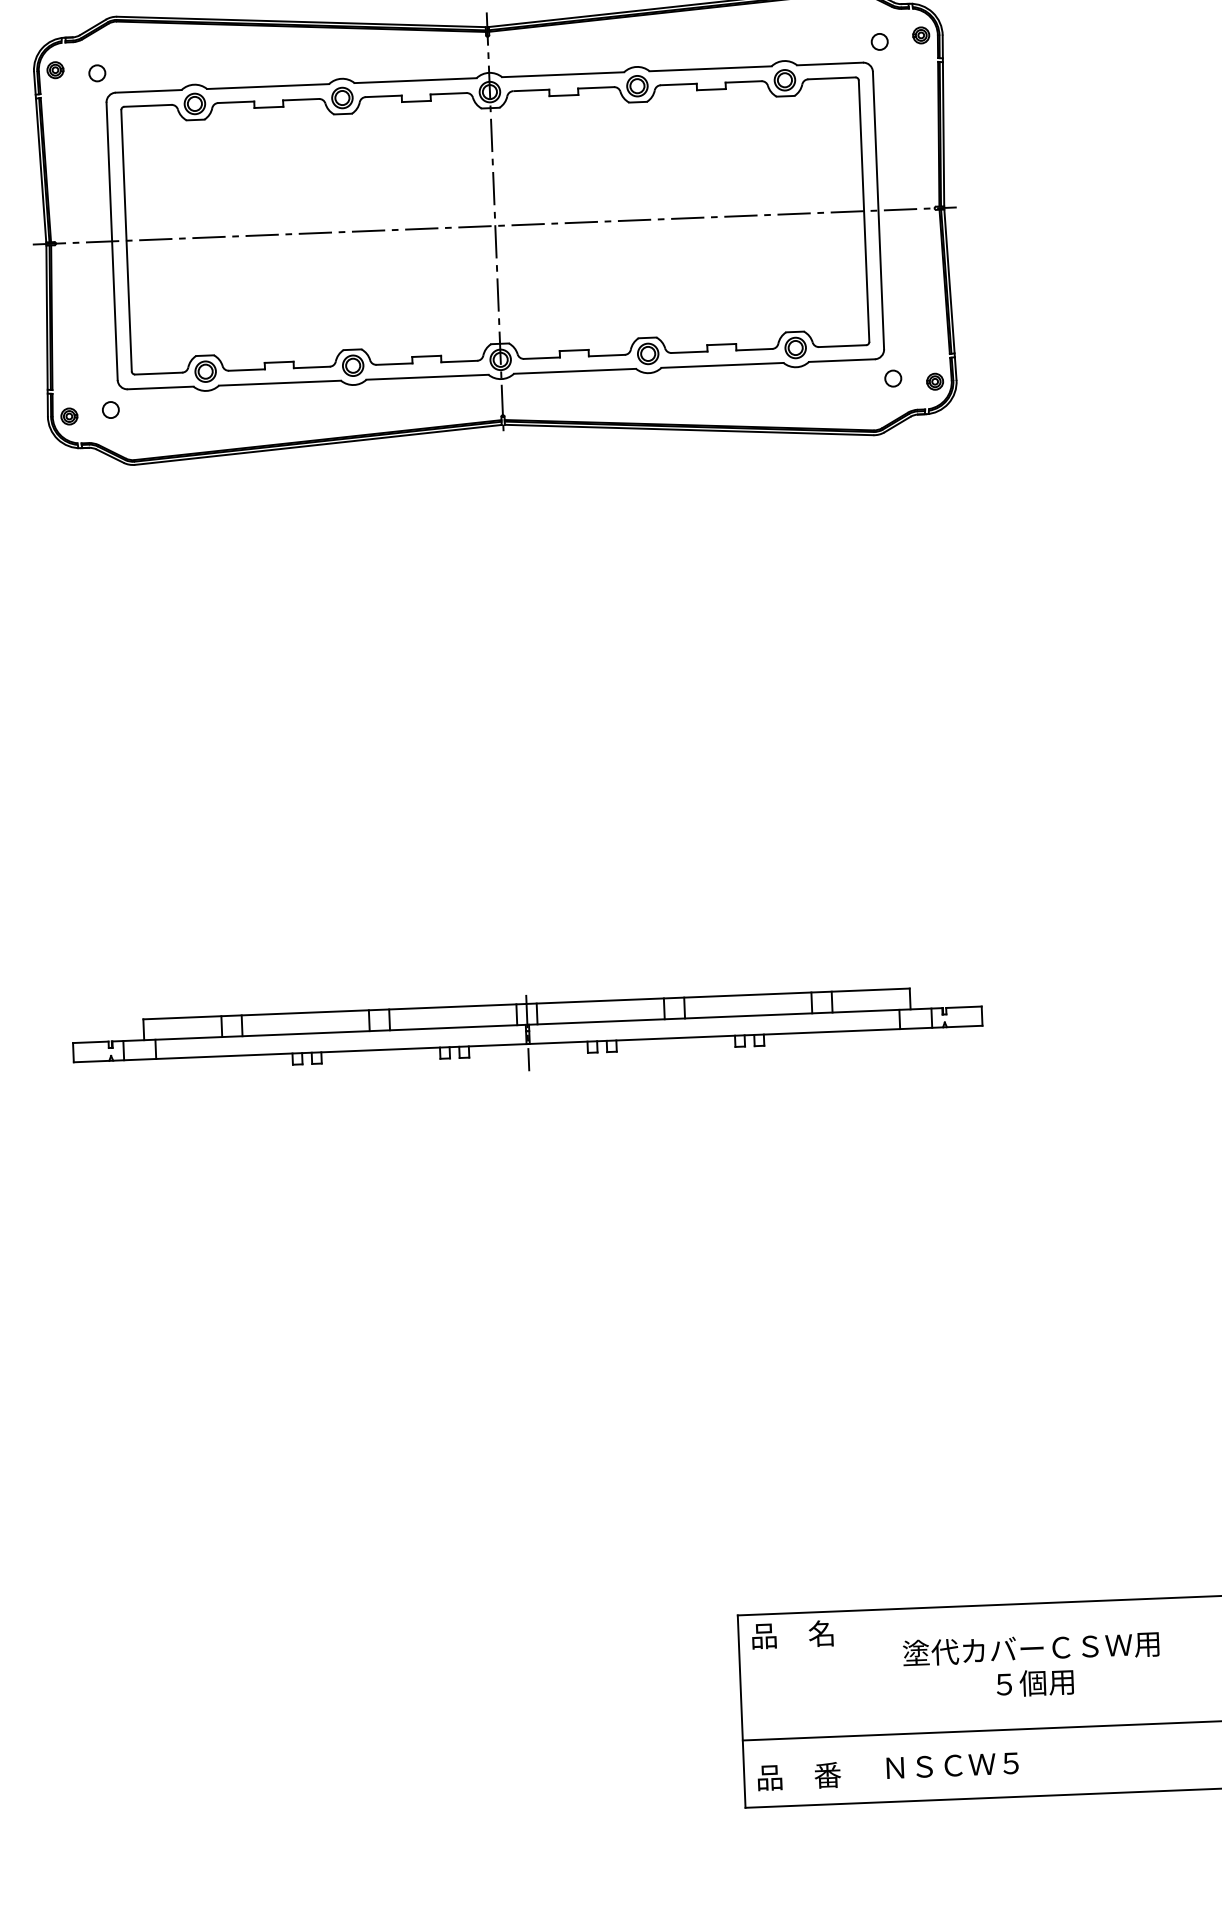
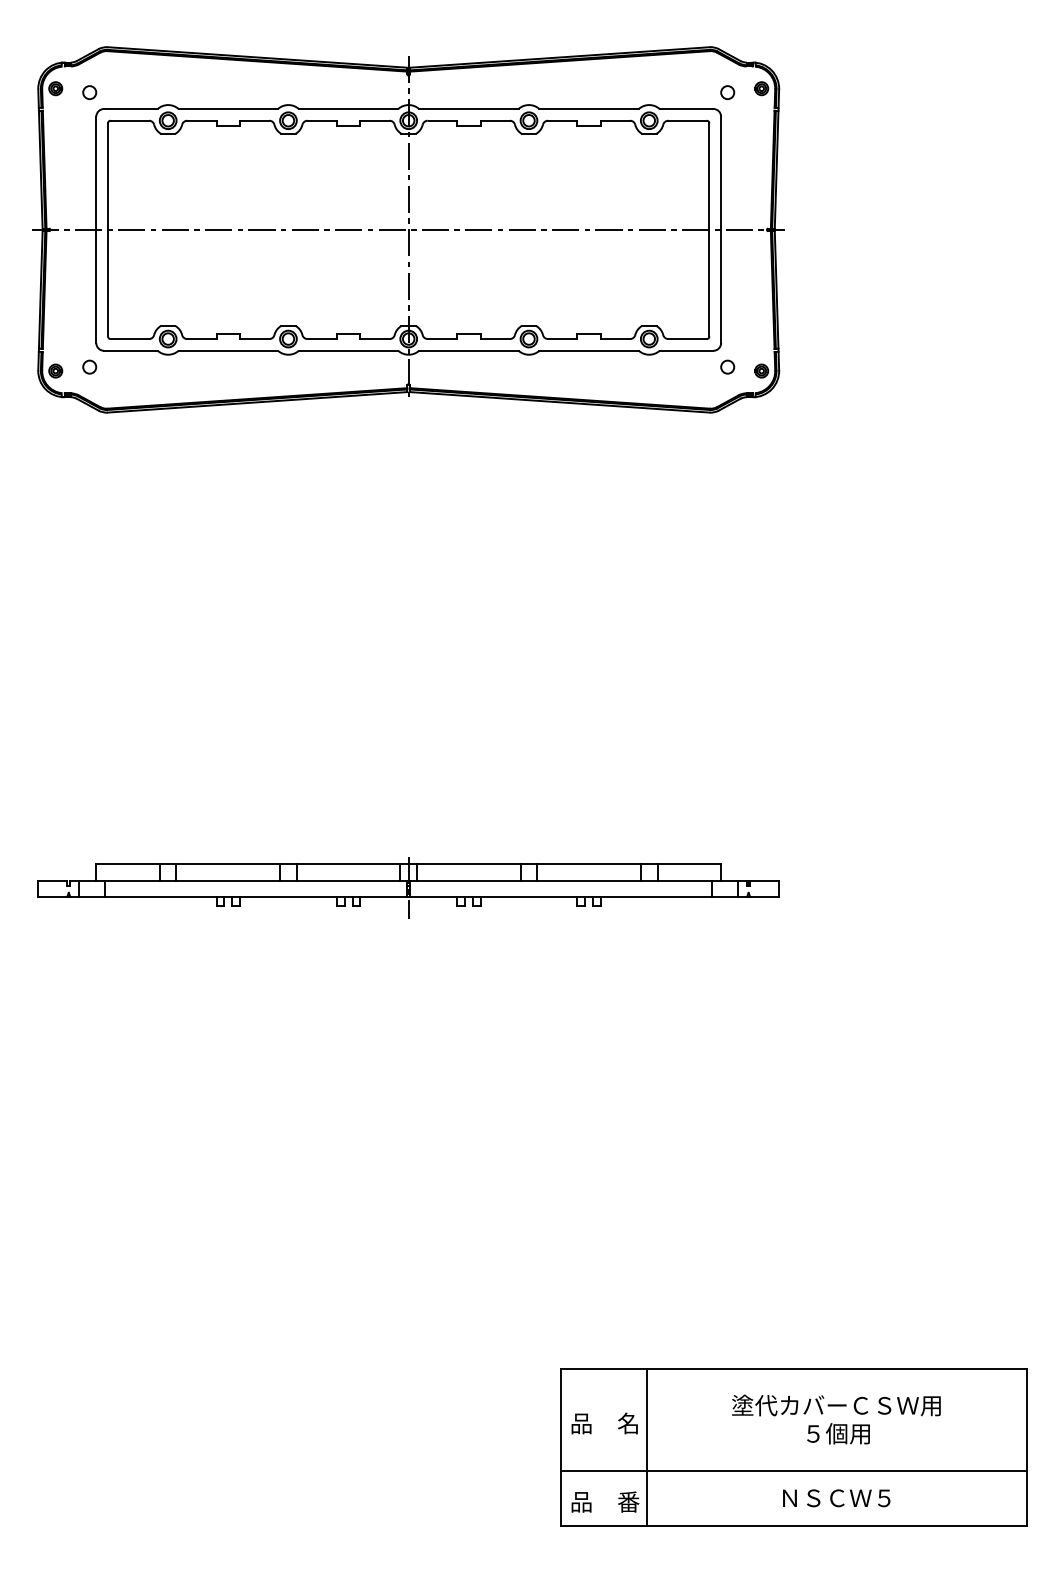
text: (792, 1634) -> (604, 1423), moved
text: (1031, 1665) -> (836, 1419), moved
line: (846, 1706) -> (646, 1446), added
text: (952, 1765) -> (836, 1498), moved

